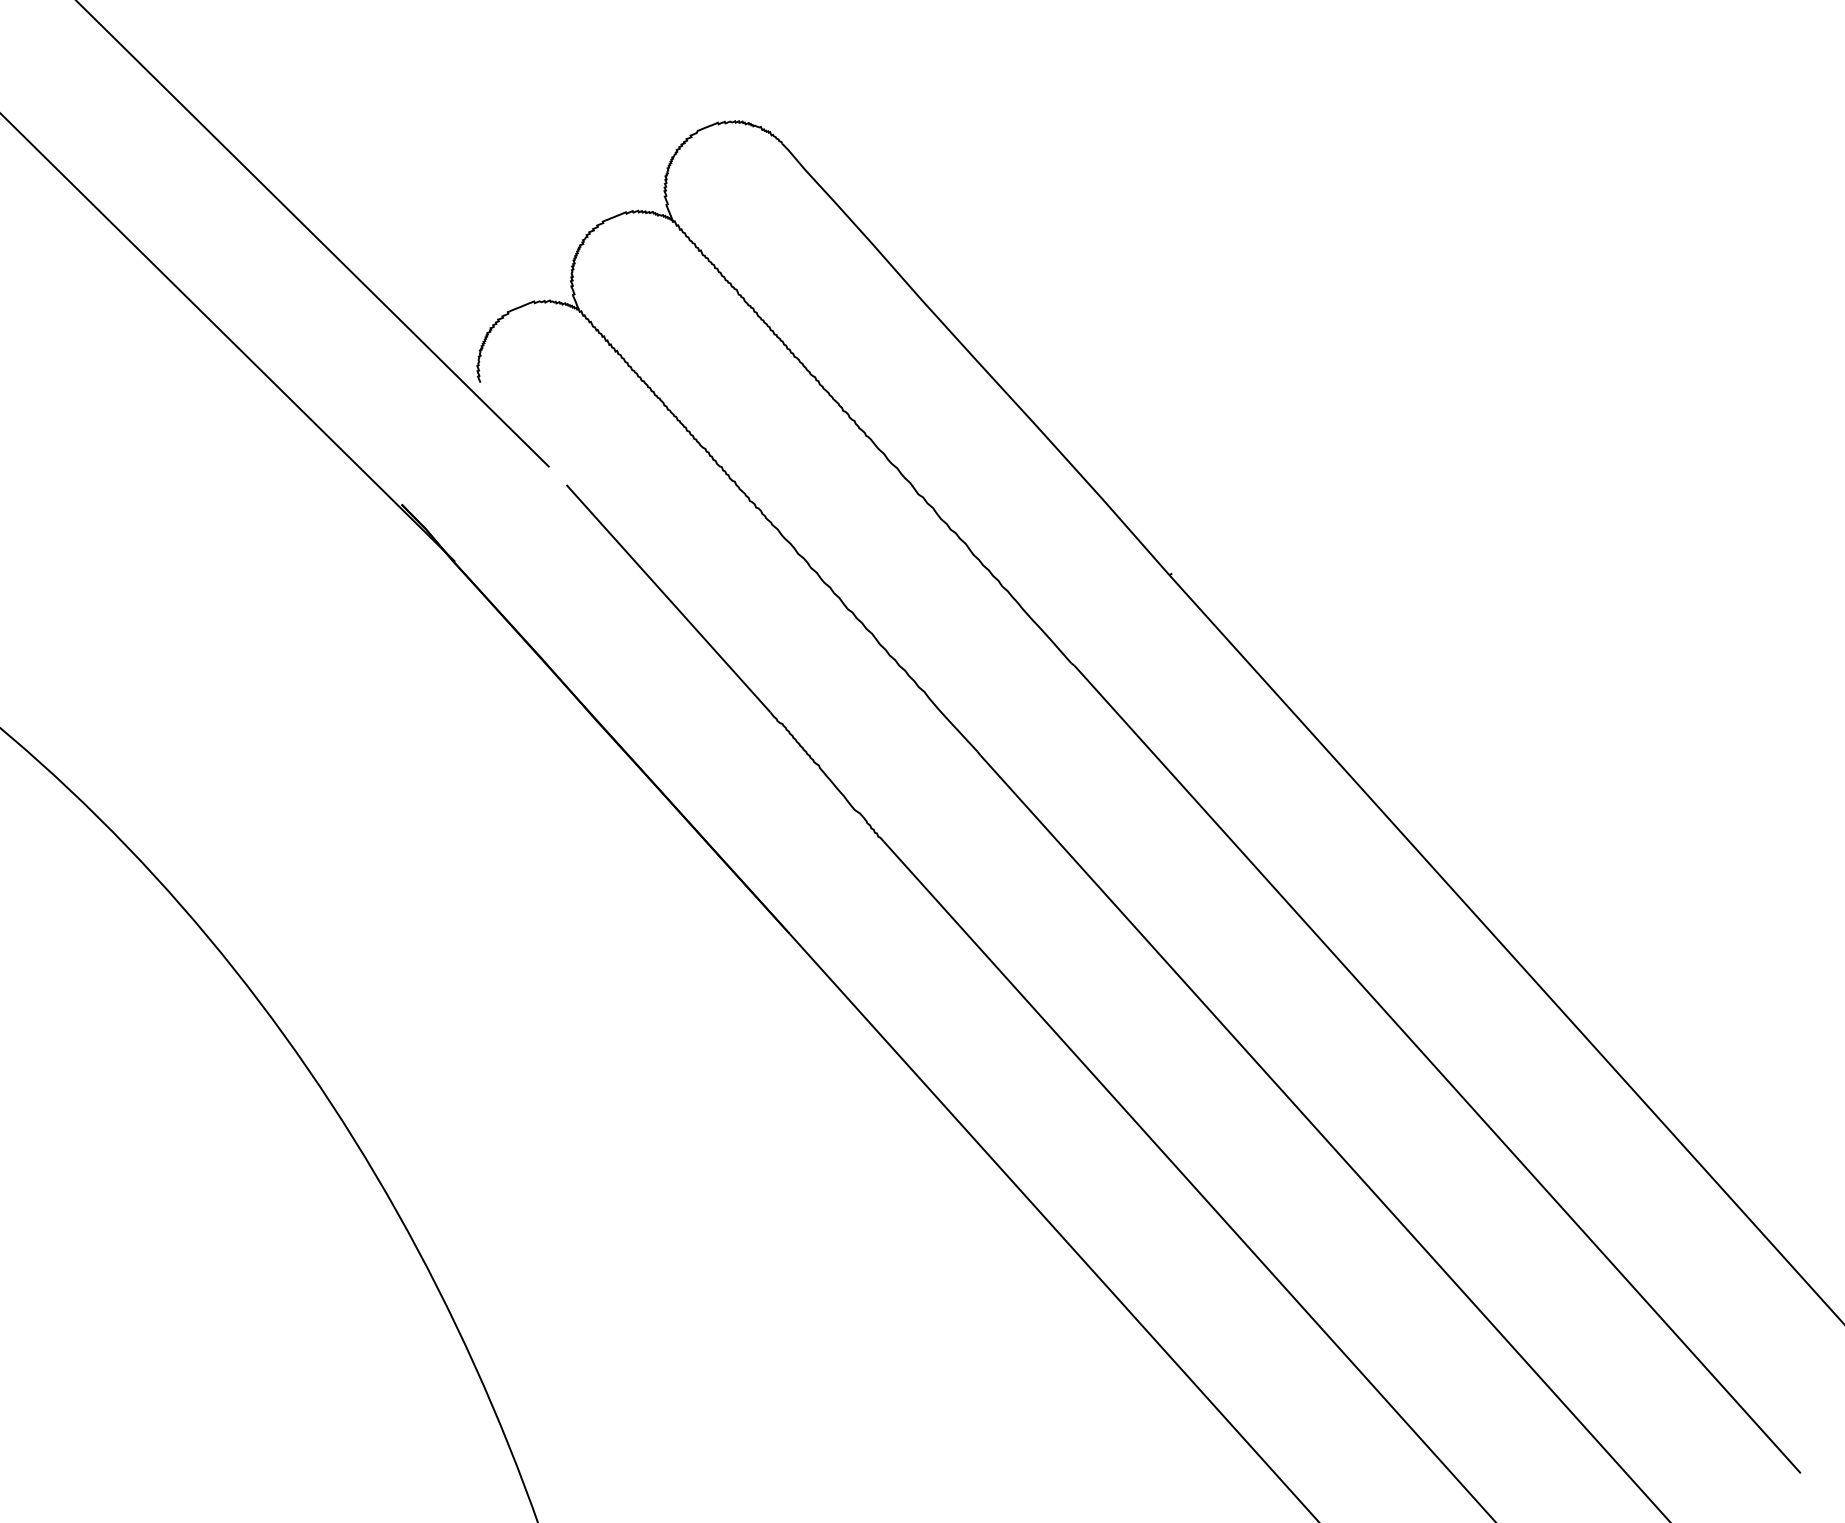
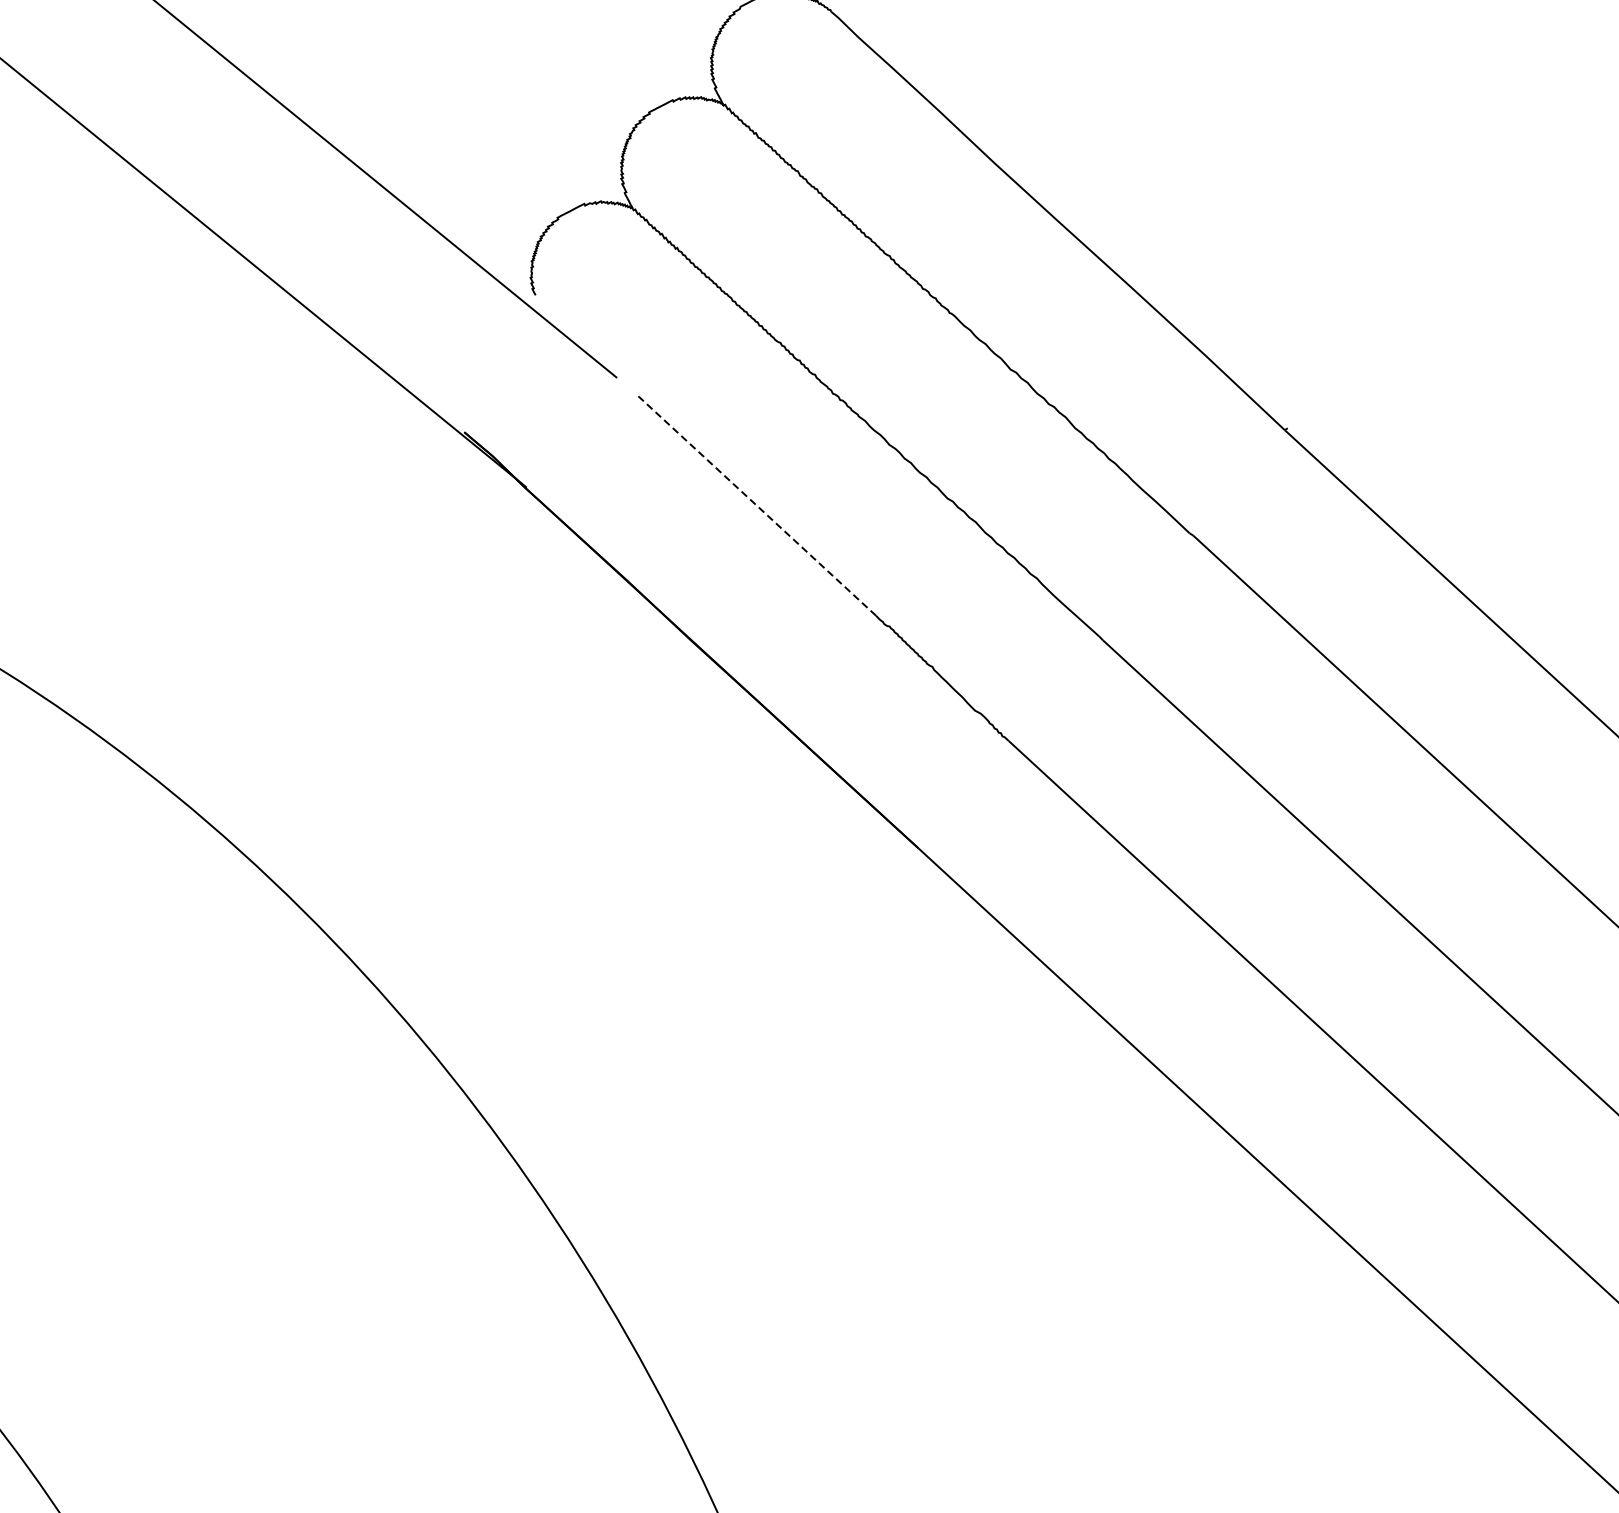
line: (668, 598) -> (756, 505), solid -> dashed

